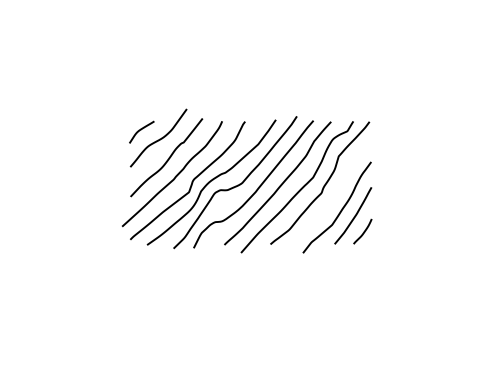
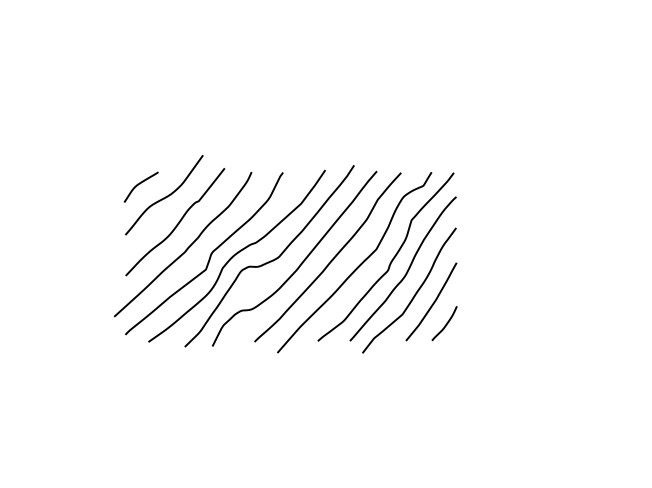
curve: (335, 192) -> (407, 269), added

